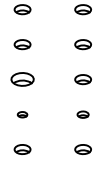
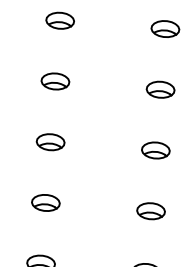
part: (22, 79) -> (50, 142), size x0.71
part: (22, 114) -> (45, 202), size x1.67
part: (82, 114) -> (149, 211), size x1.43

